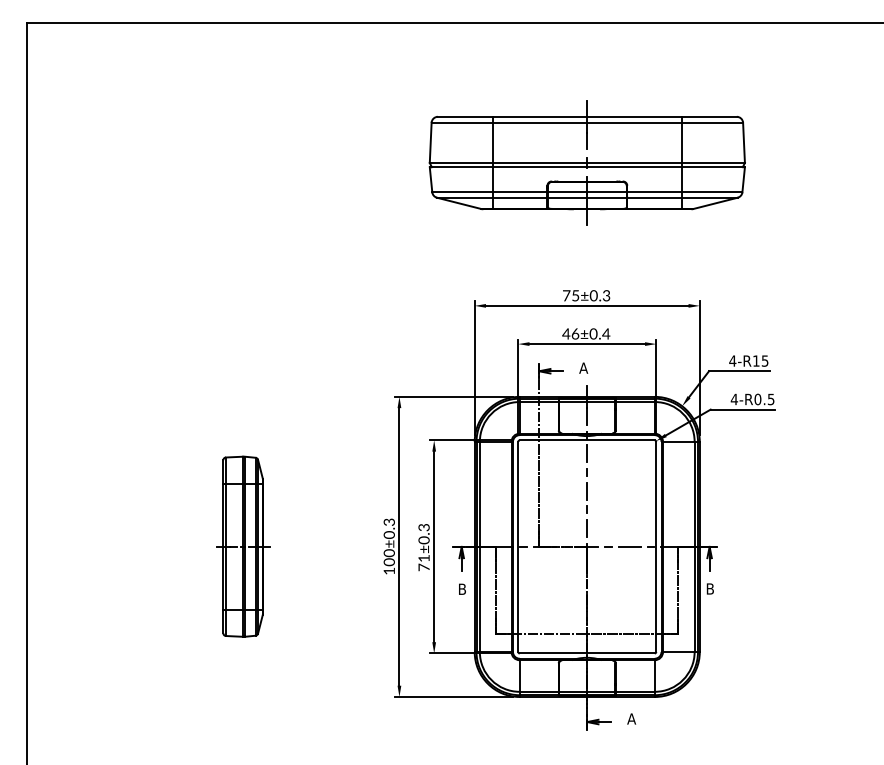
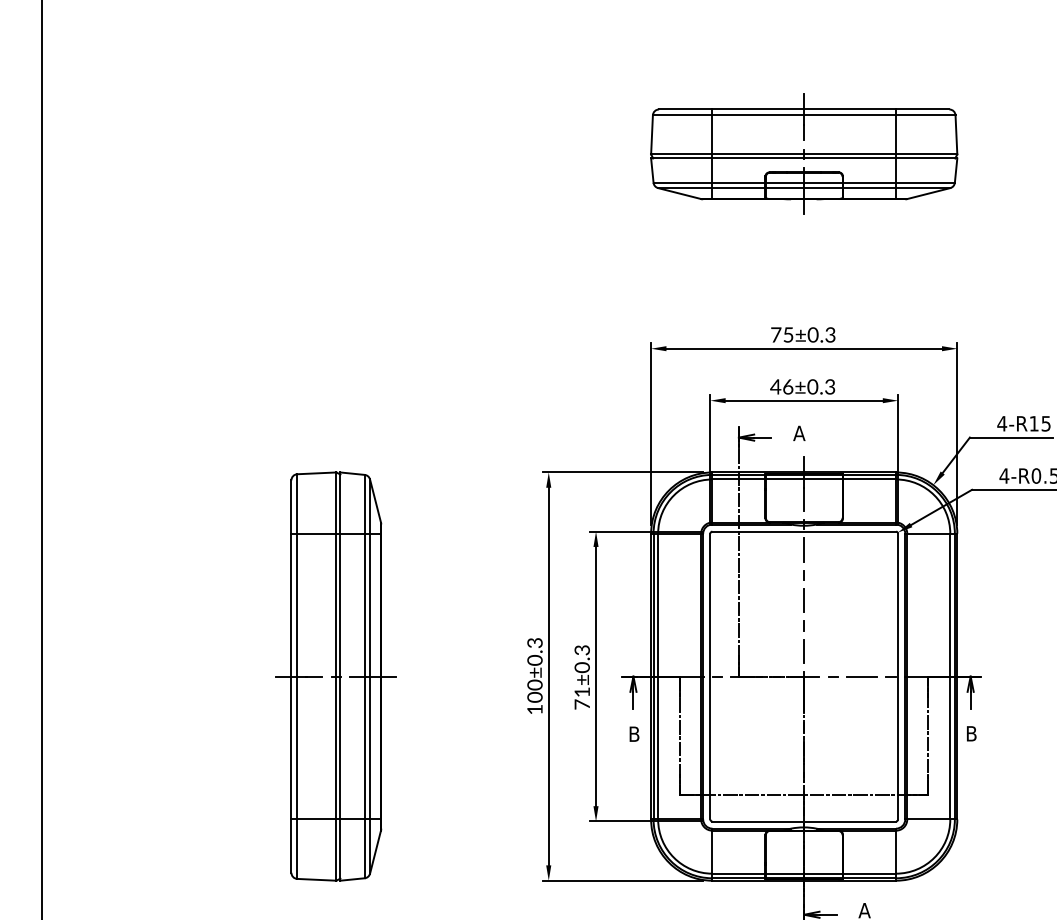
part: (586, 162) -> (803, 153), size x0.71
text: (606, 333) -> (830, 386), 46±0.4 -> 46±0.3
part: (242, 546) -> (335, 675), size x1.67

